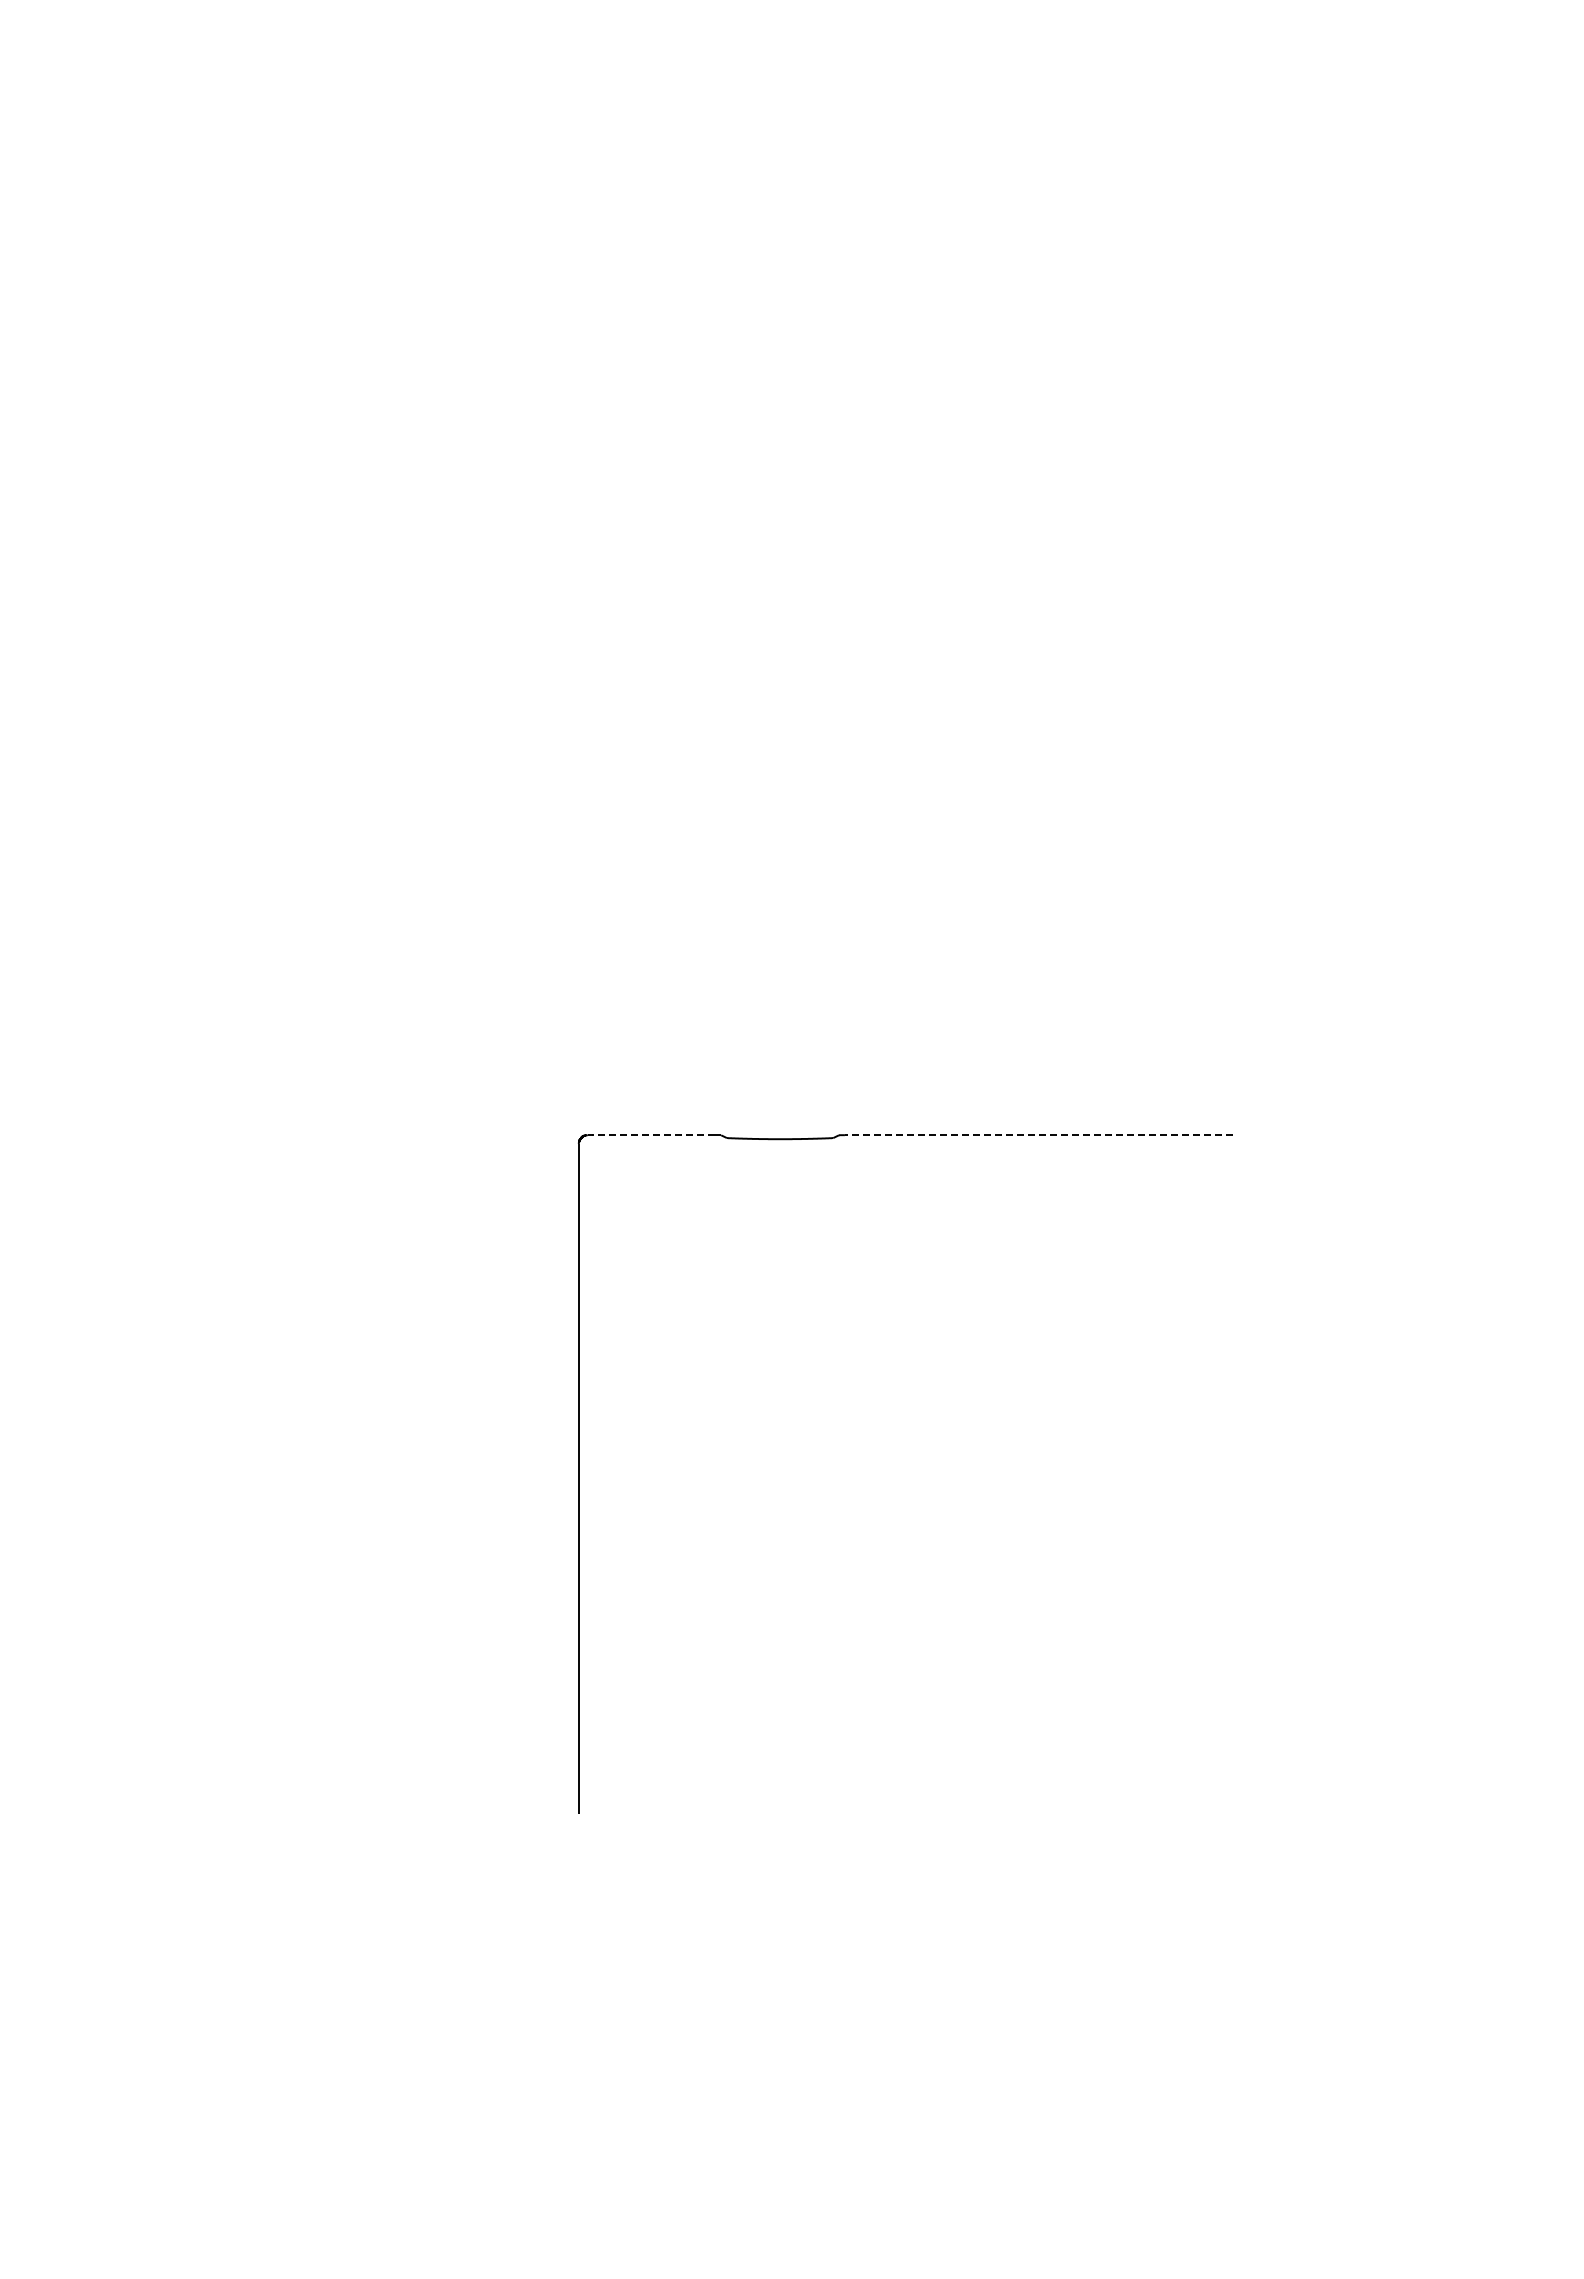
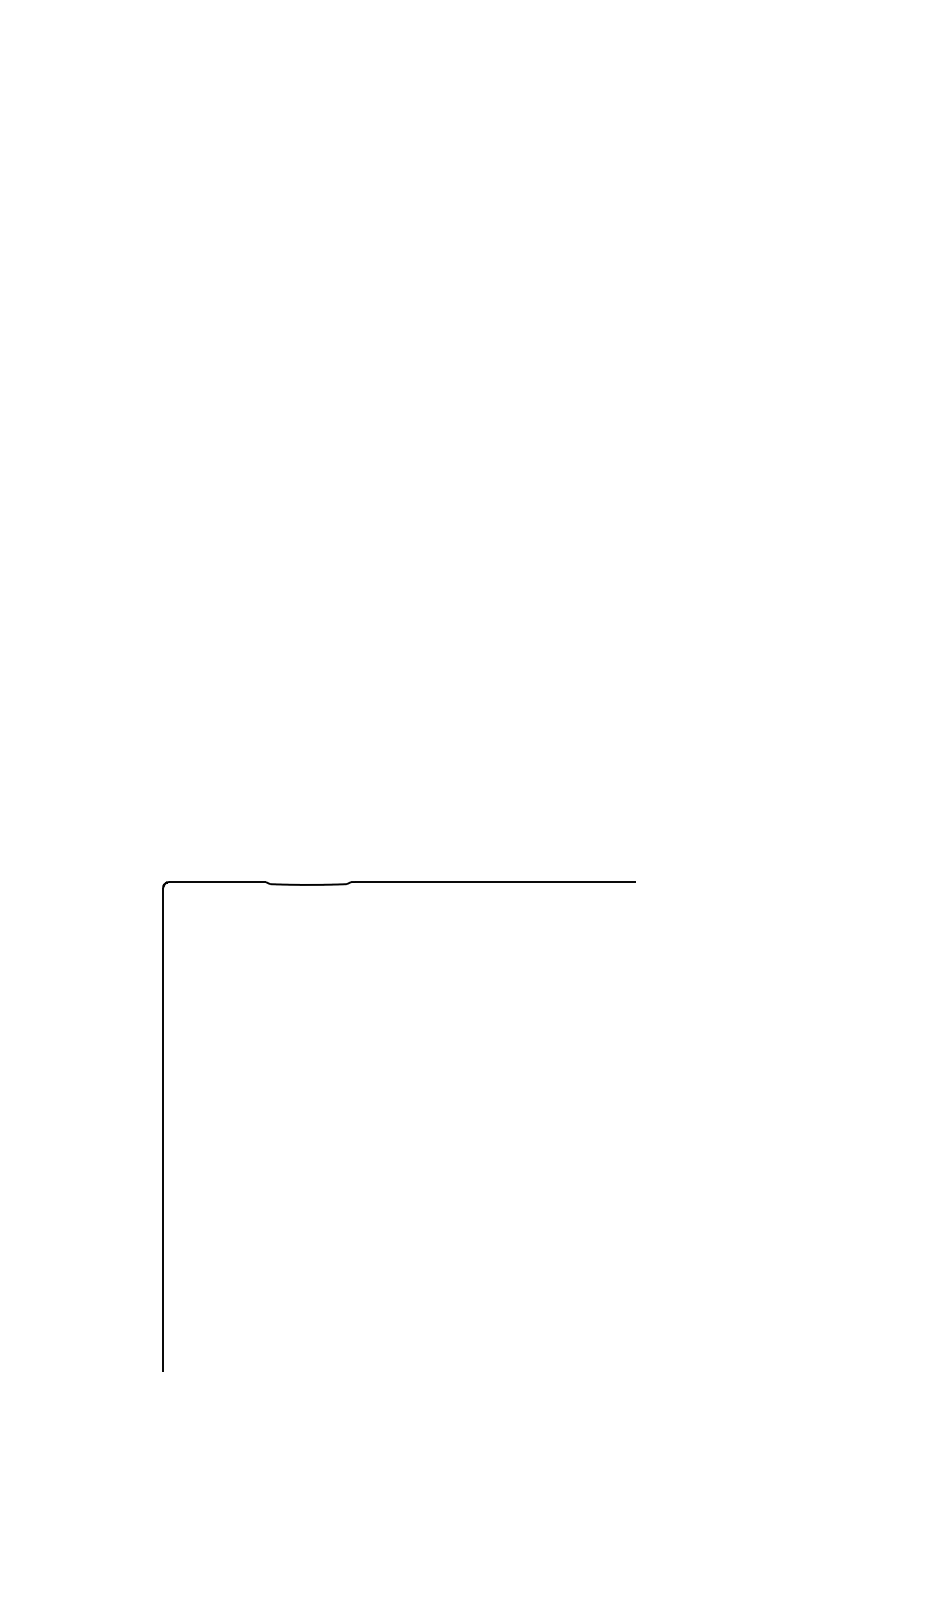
line: (651, 1135) -> (215, 882), dashed -> solid
line: (1038, 1135) -> (495, 882), dashed -> solid

